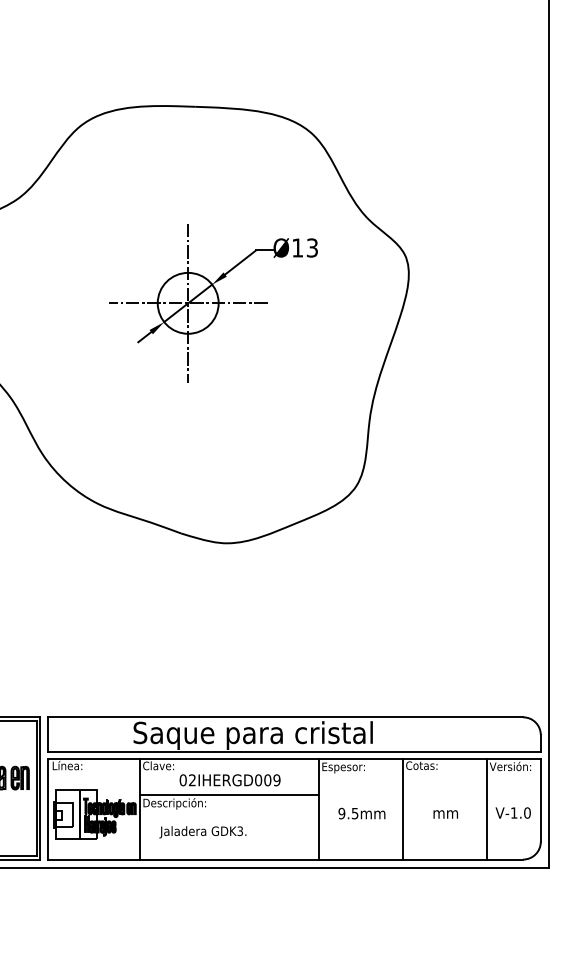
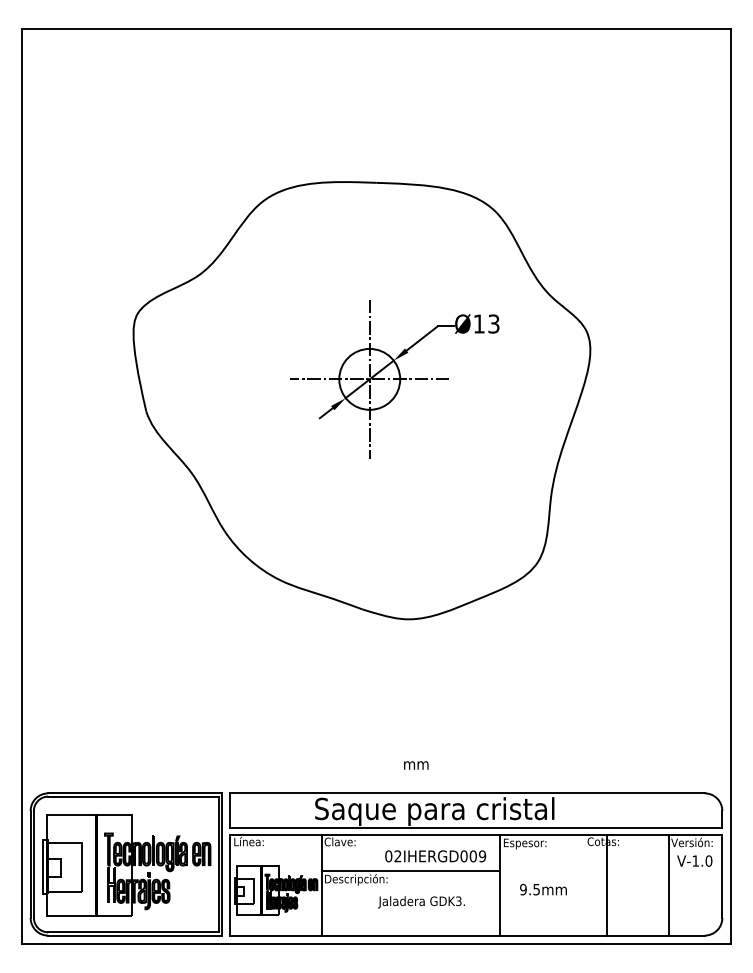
text: (229, 780) -> (435, 856), moved
line: (402, 808) -> (607, 884), moved
text: (512, 812) -> (694, 860), moved
text: (445, 814) -> (416, 765), moved
text: (202, 832) -> (421, 902), moved

